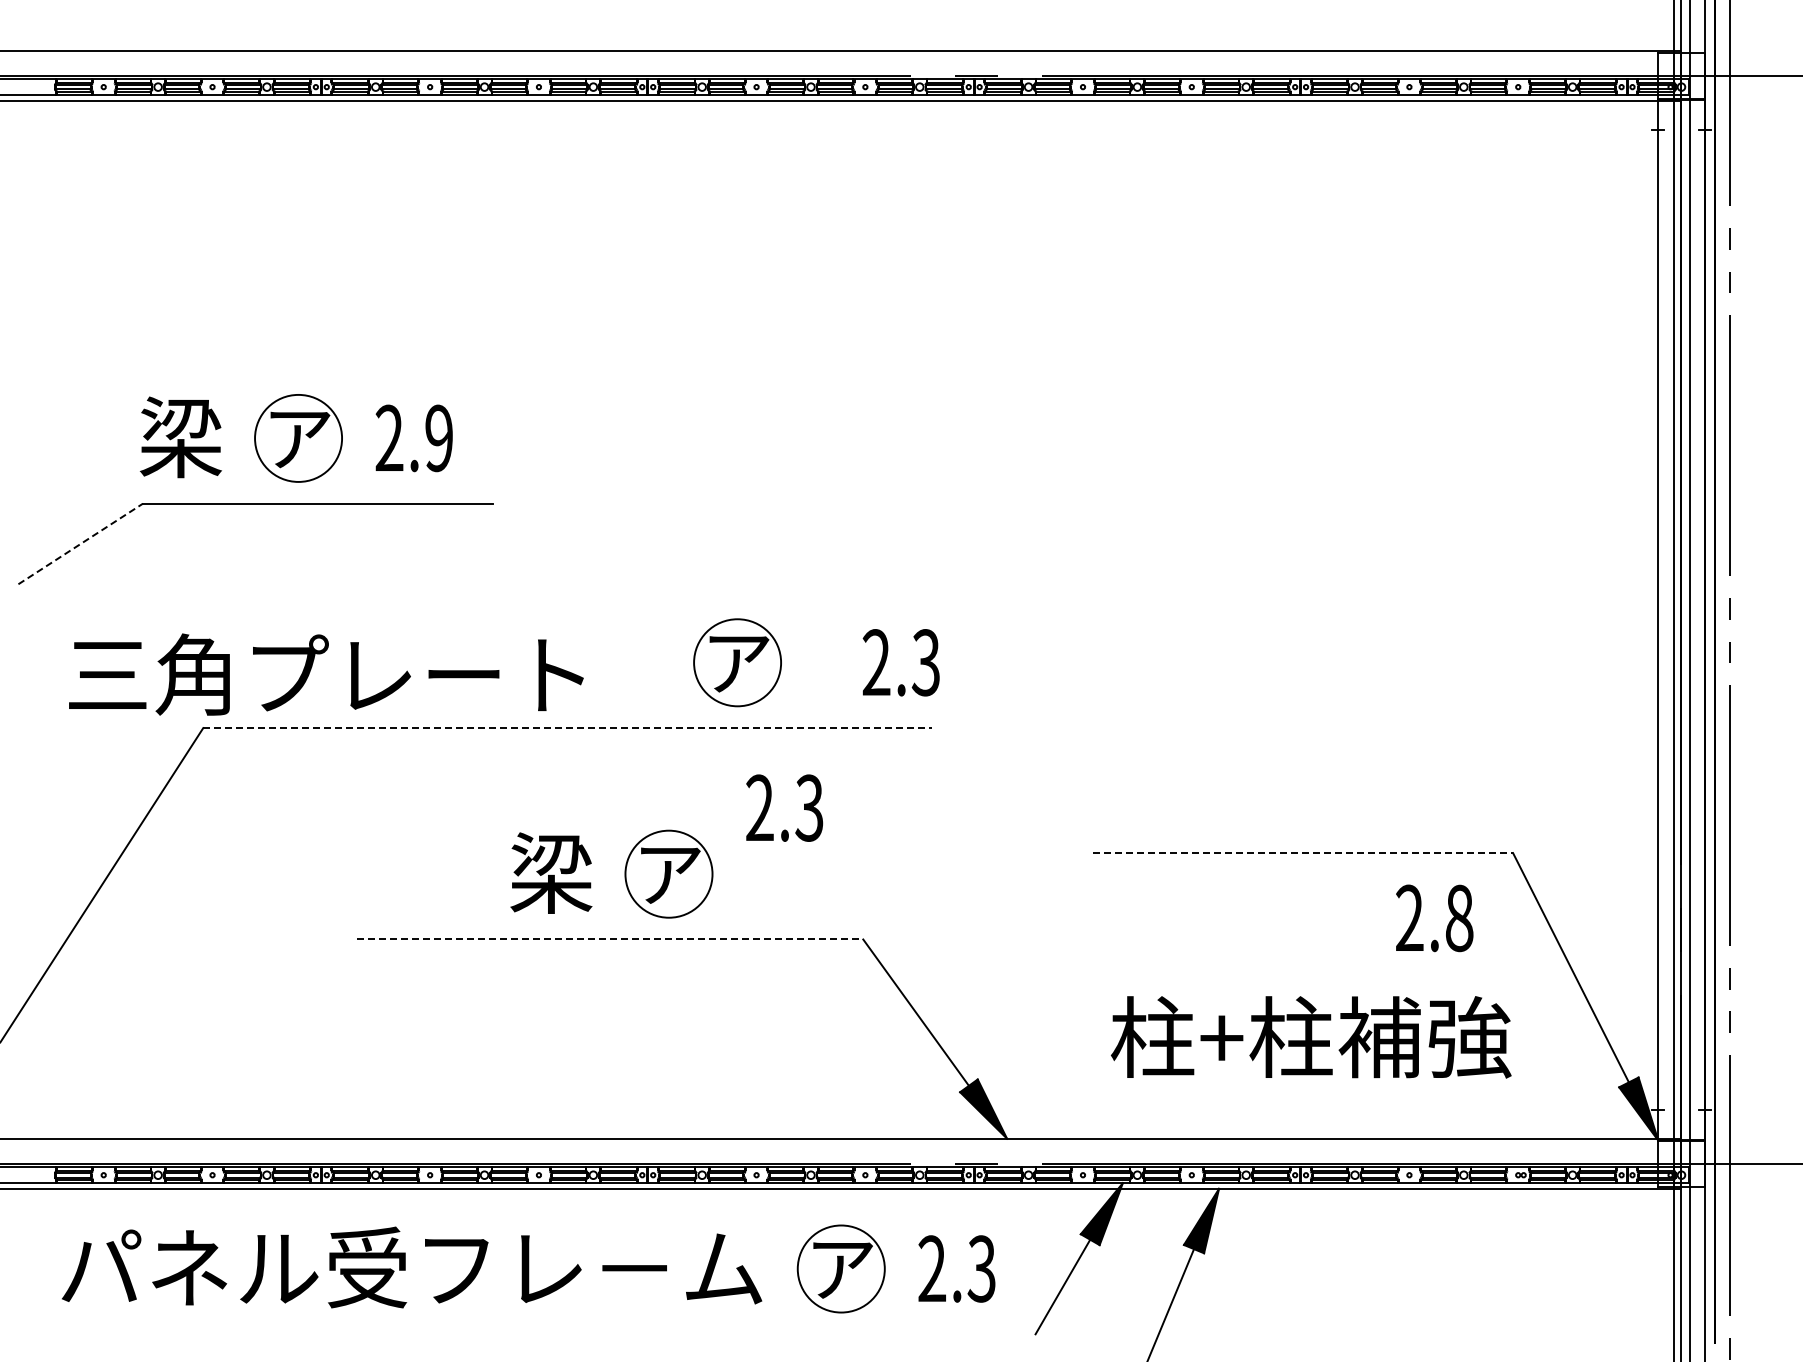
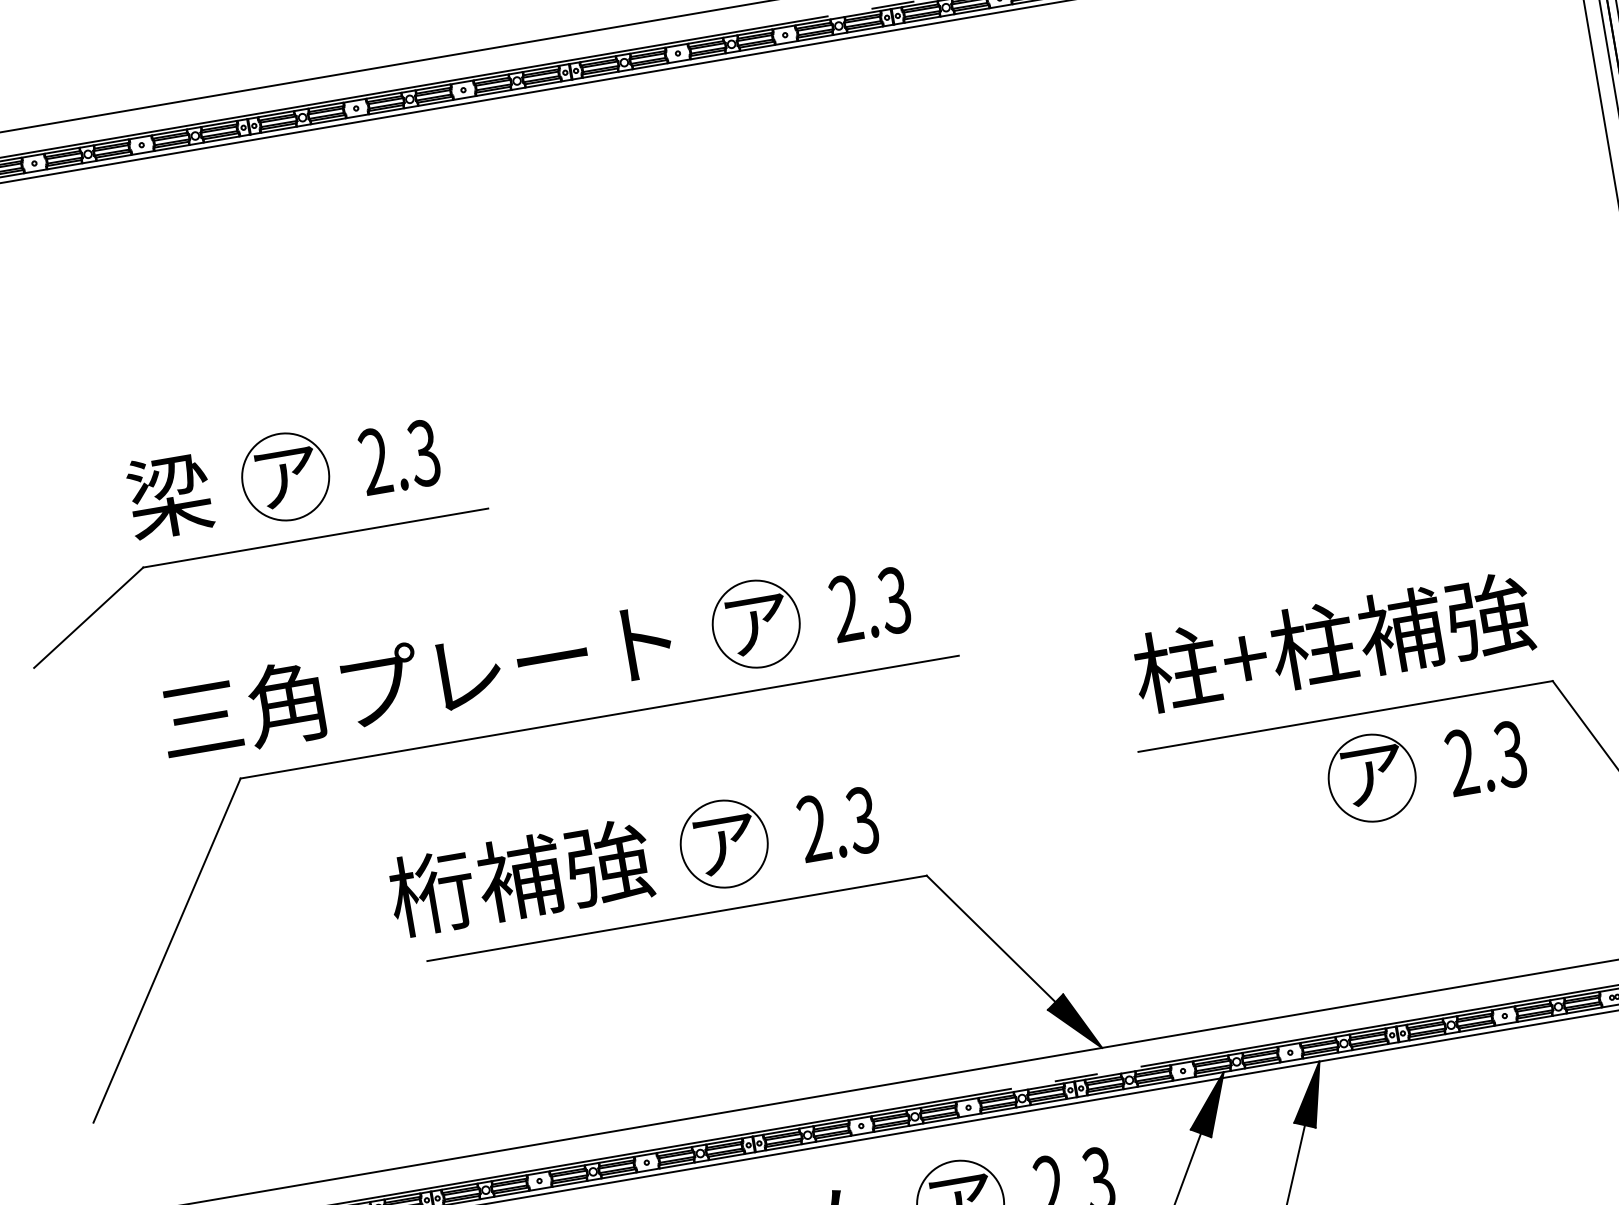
text: (438, 438) -> (423, 453), 2.9 -> 2.3
line: (81, 543) -> (89, 617), dashed -> solid
text: (900, 662) -> (869, 604), moved
text: (326, 674) -> (416, 680), moved
line: (568, 728) -> (600, 717), dashed -> solid
text: (784, 807) -> (837, 823), moved
line: (1303, 853) -> (1346, 716), dashed -> solid
text: (462, 873) -> (520, 878), 梁 -> 桁補強
part: (1318, 918) -> (1371, 778), added
text: (1459, 918) -> (1510, 754), 2.8 -> 2.3
line: (610, 939) -> (677, 918), dashed -> solid
text: (1311, 1037) -> (1333, 642), moved

